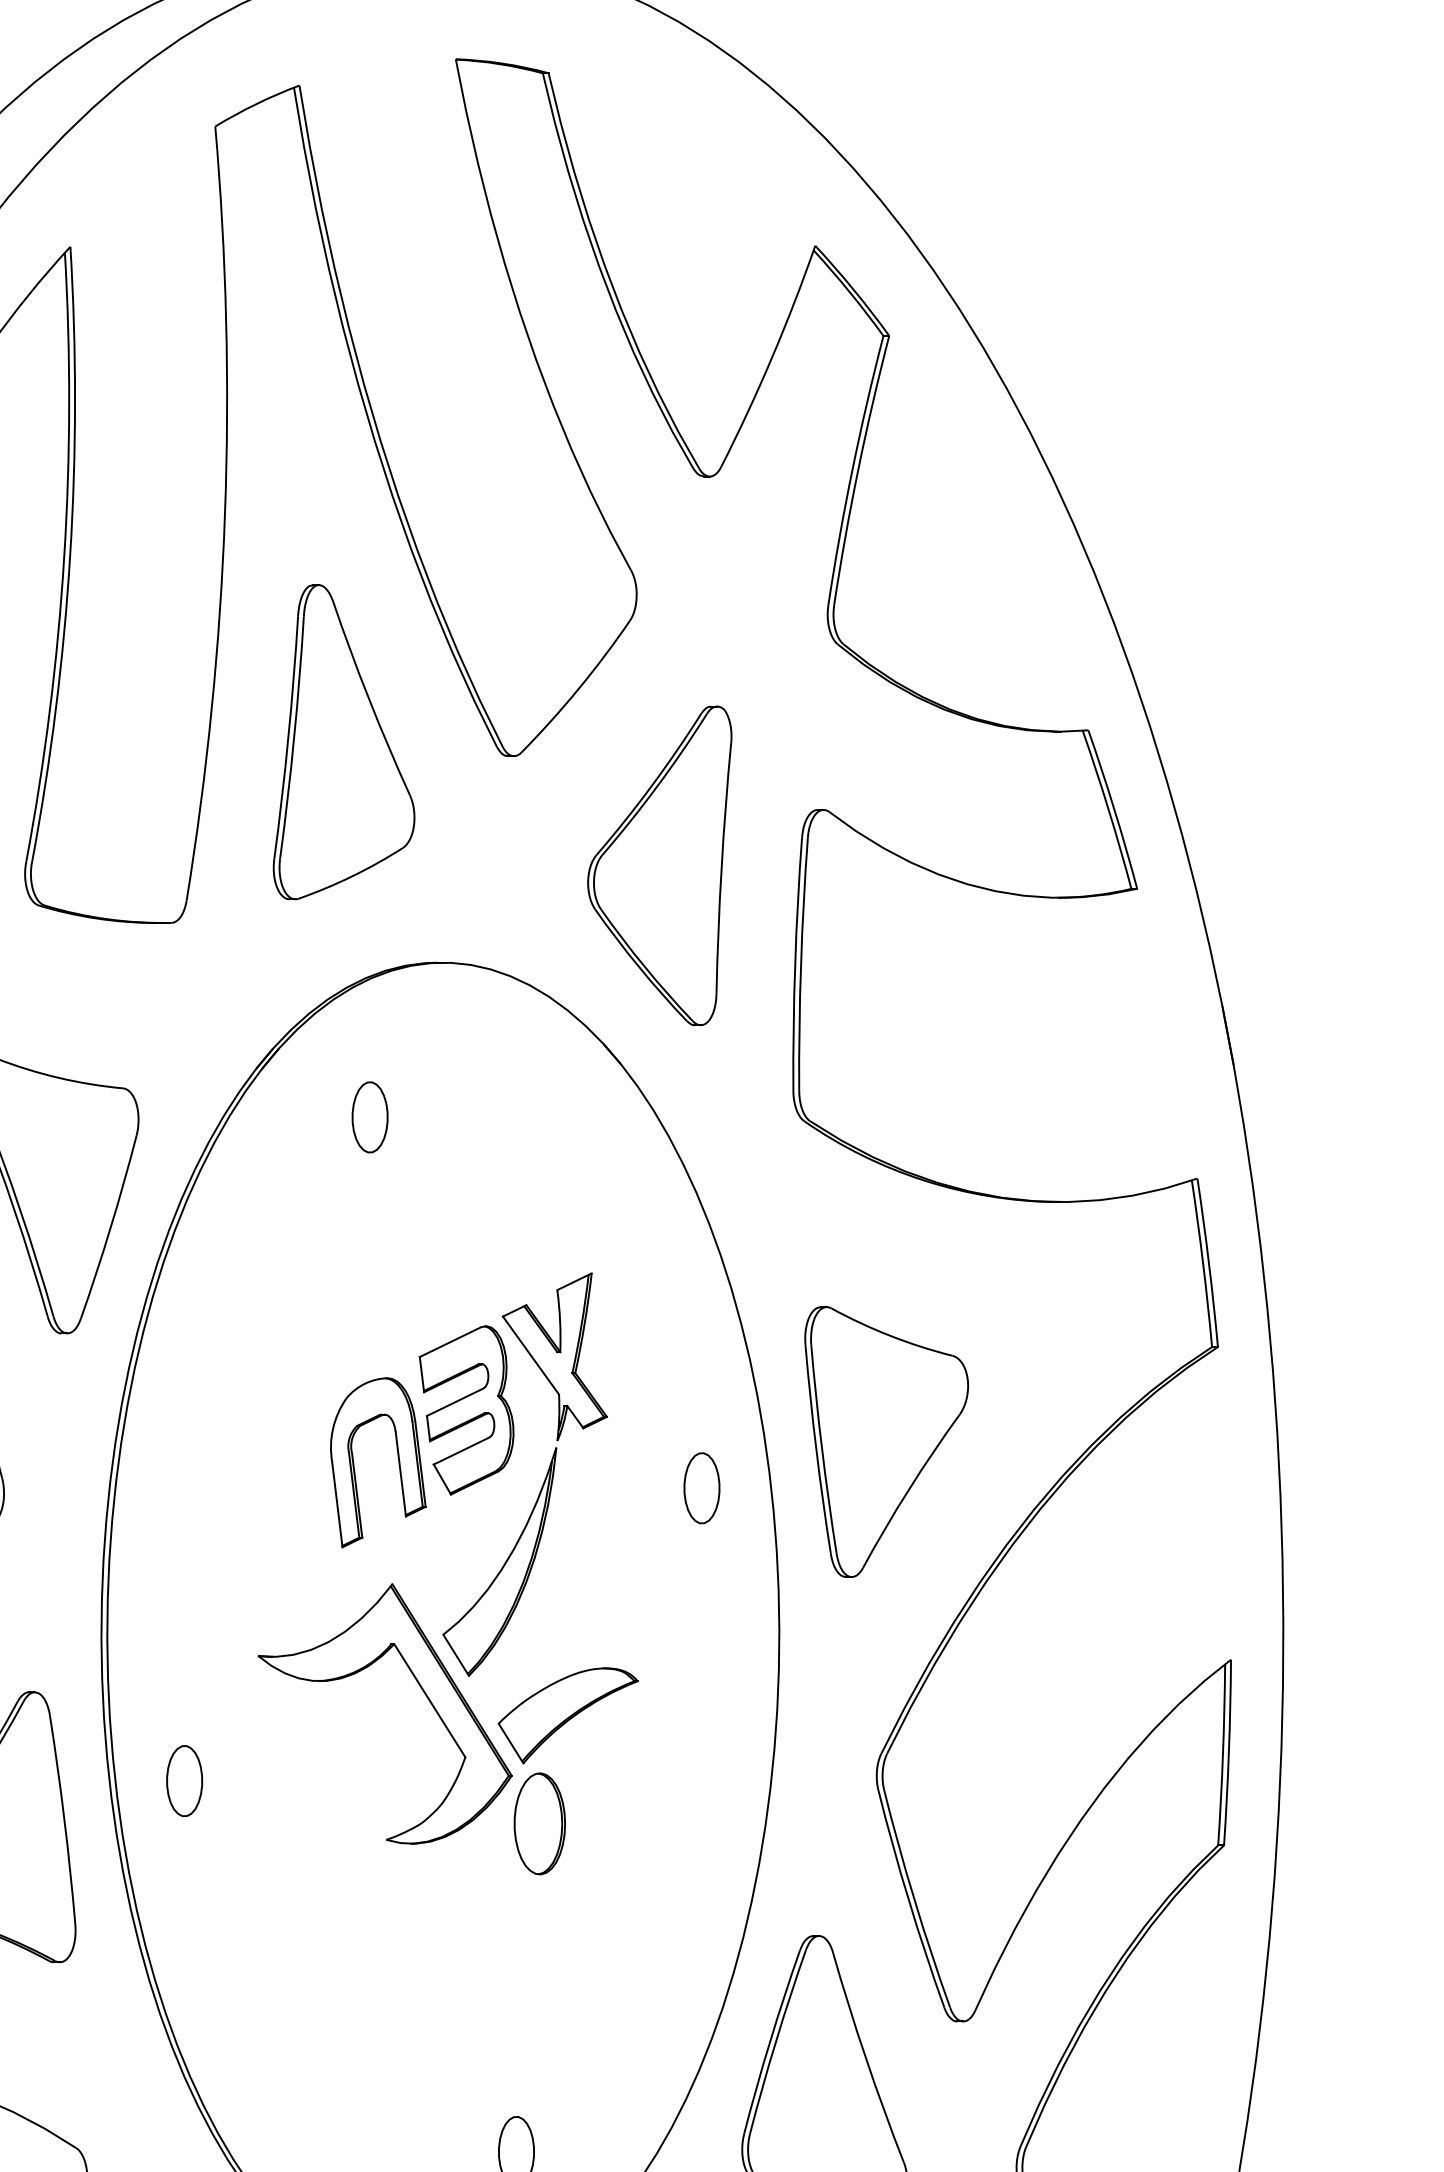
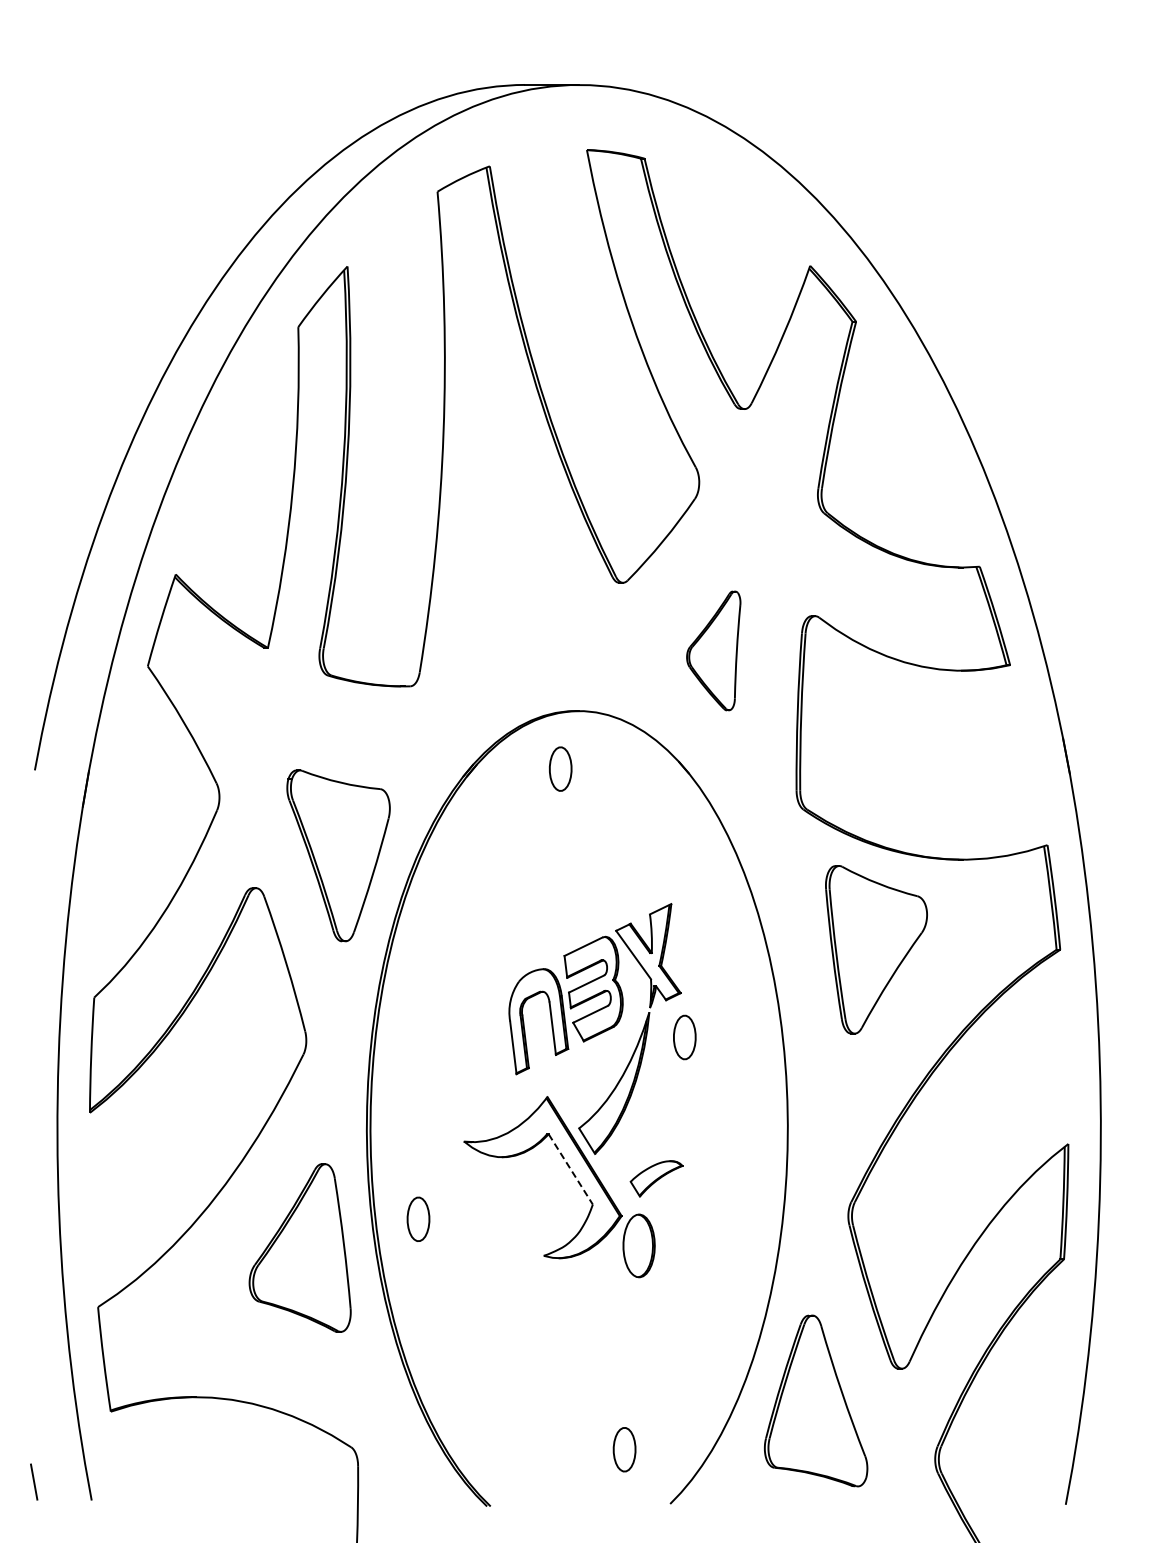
part: (344, 741) -> (517, 573), removed
part: (659, 865) -> (713, 650), size x0.6
part: (369, 1116) -> (560, 768), moved
part: (886, 1441) -> (876, 949), moved
part: (701, 1488) -> (684, 1037), moved
line: (430, 1700) -> (571, 1169), solid -> dashed
part: (567, 1715) -> (656, 1178), size x0.6

